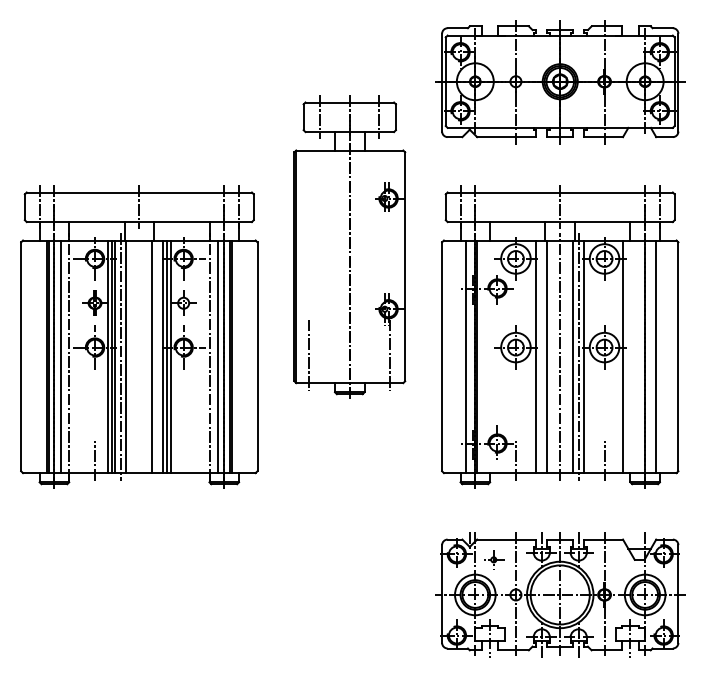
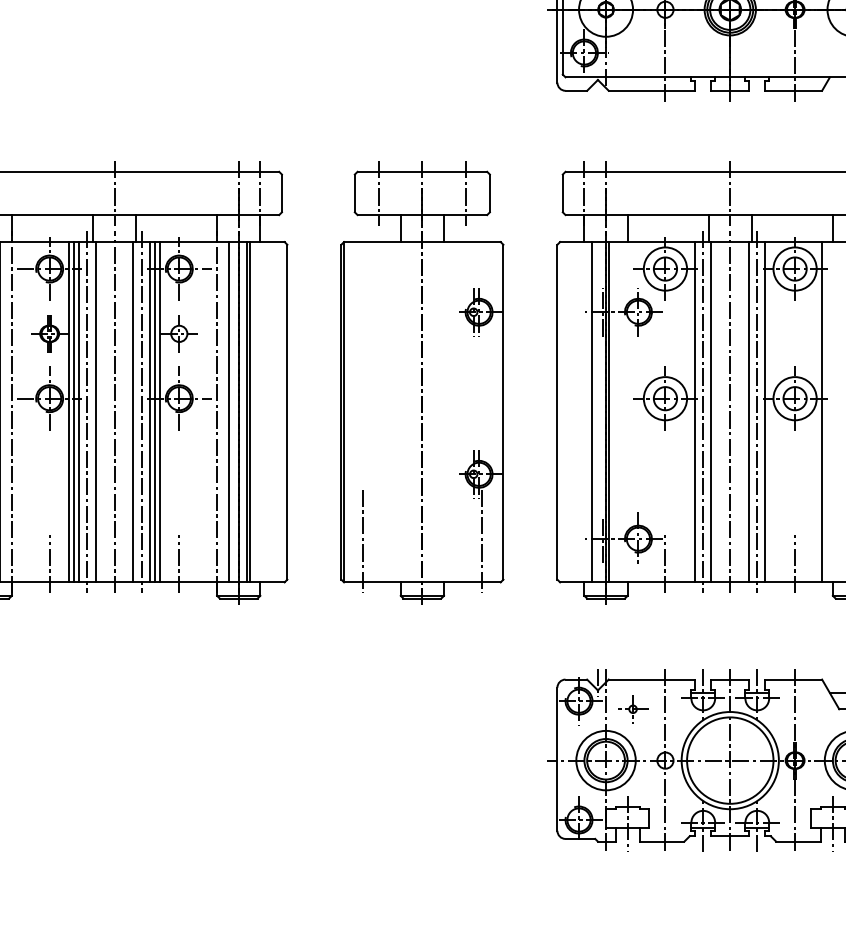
part: (349, 246) -> (421, 382), moved
line: (139, 356) -> (114, 411), added
line: (157, 356) -> (141, 411), added
line: (541, 356) -> (702, 411), added
line: (183, 460) -> (179, 563), added

